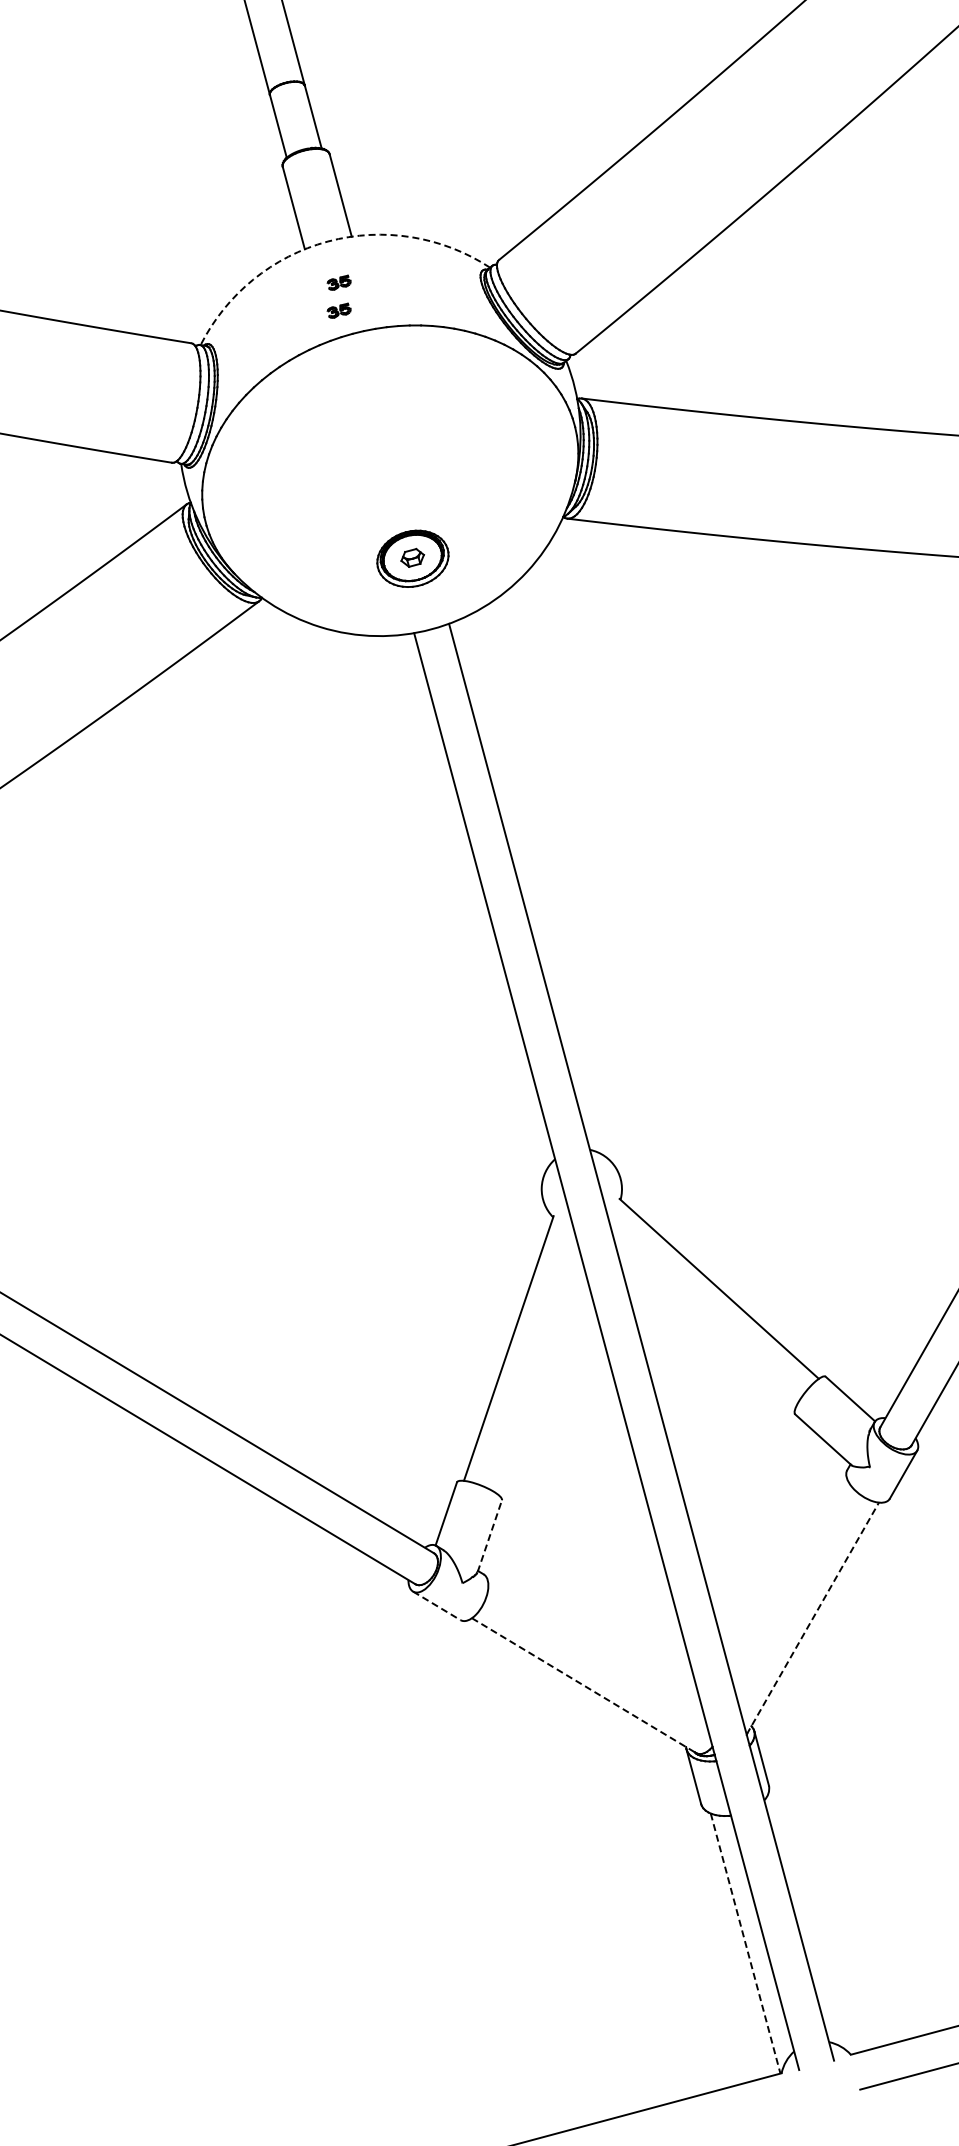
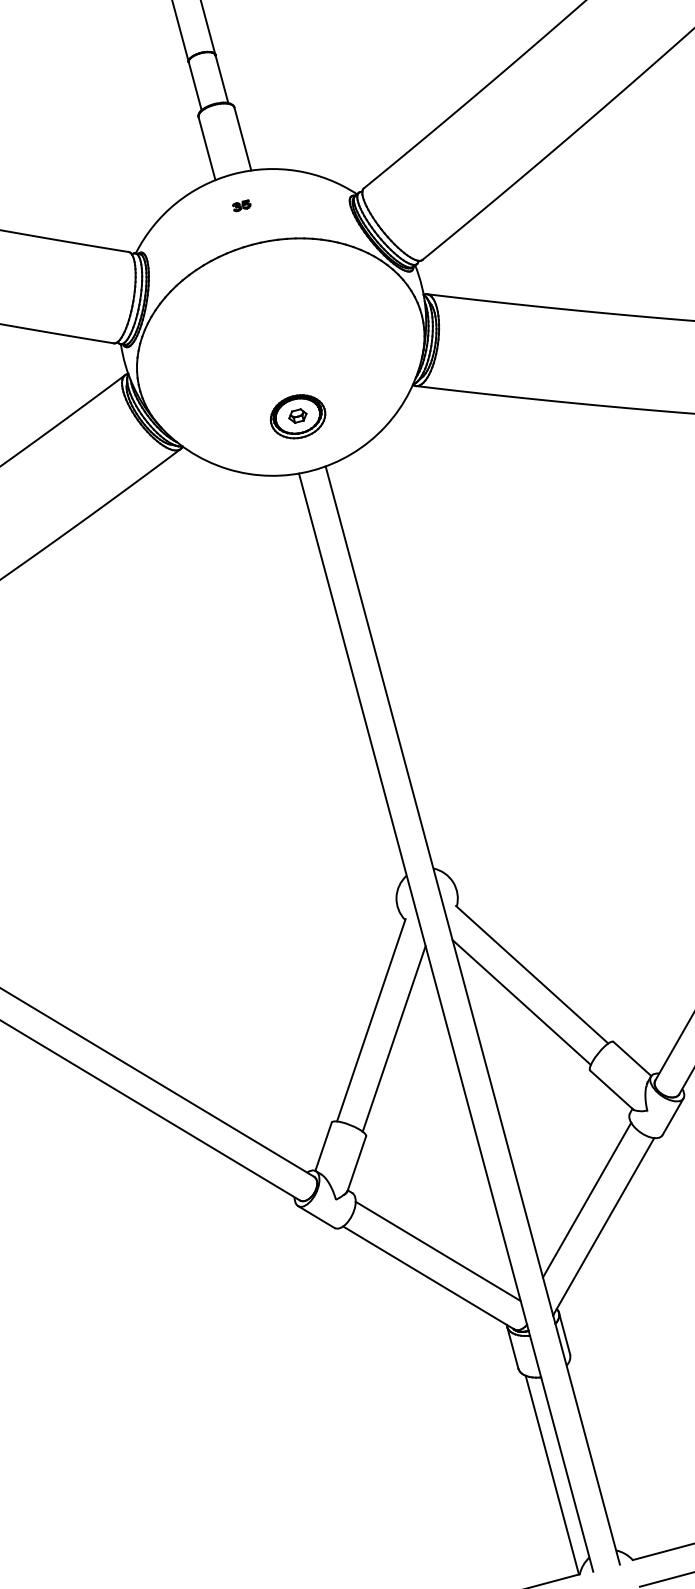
arc: (328, 241) -> (233, 174), dashed -> solid
part: (338, 310) -> (241, 226), removed
line: (705, 1324) -> (521, 1001), added
line: (538, 1372) -> (394, 1038), added
line: (489, 1536) -> (356, 1164), dashed -> solid
line: (790, 1583) -> (586, 1199), added
line: (436, 1605) -> (316, 1216), dashed -> solid
line: (813, 1618) -> (604, 1226), dashed -> solid
line: (596, 1650) -> (438, 1251), added
line: (584, 1685) -> (429, 1277), dashed -> solid
line: (745, 1943) -> (552, 1475), dashed -> solid

